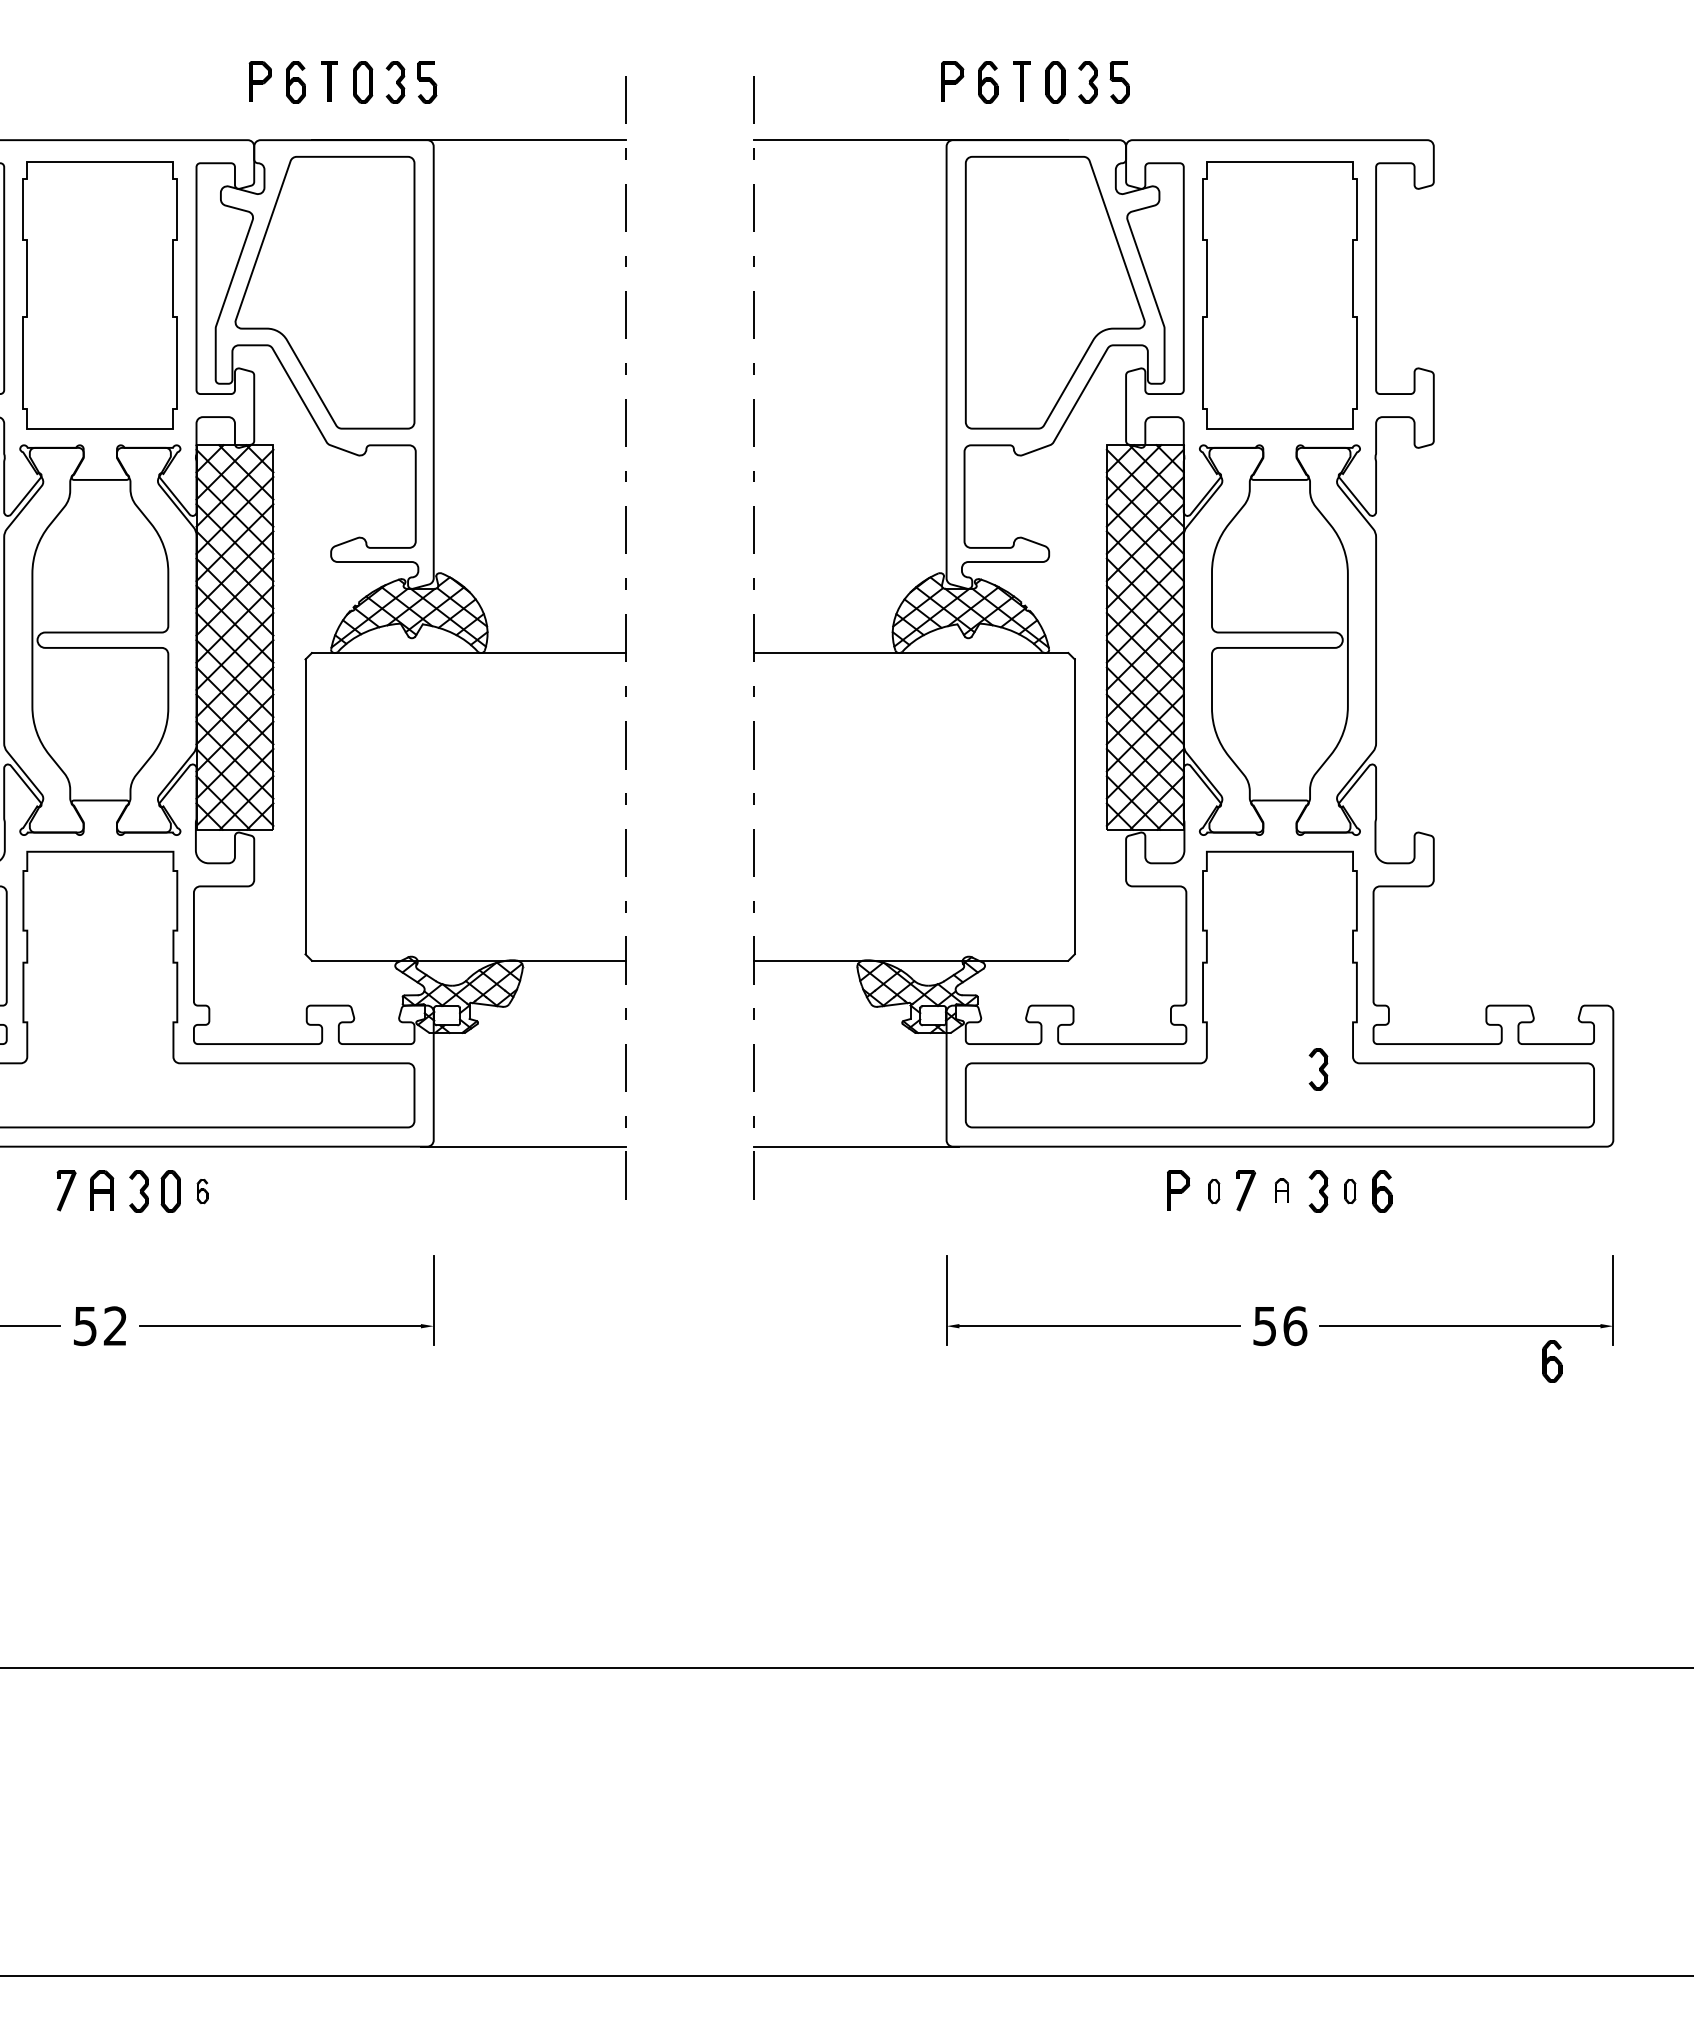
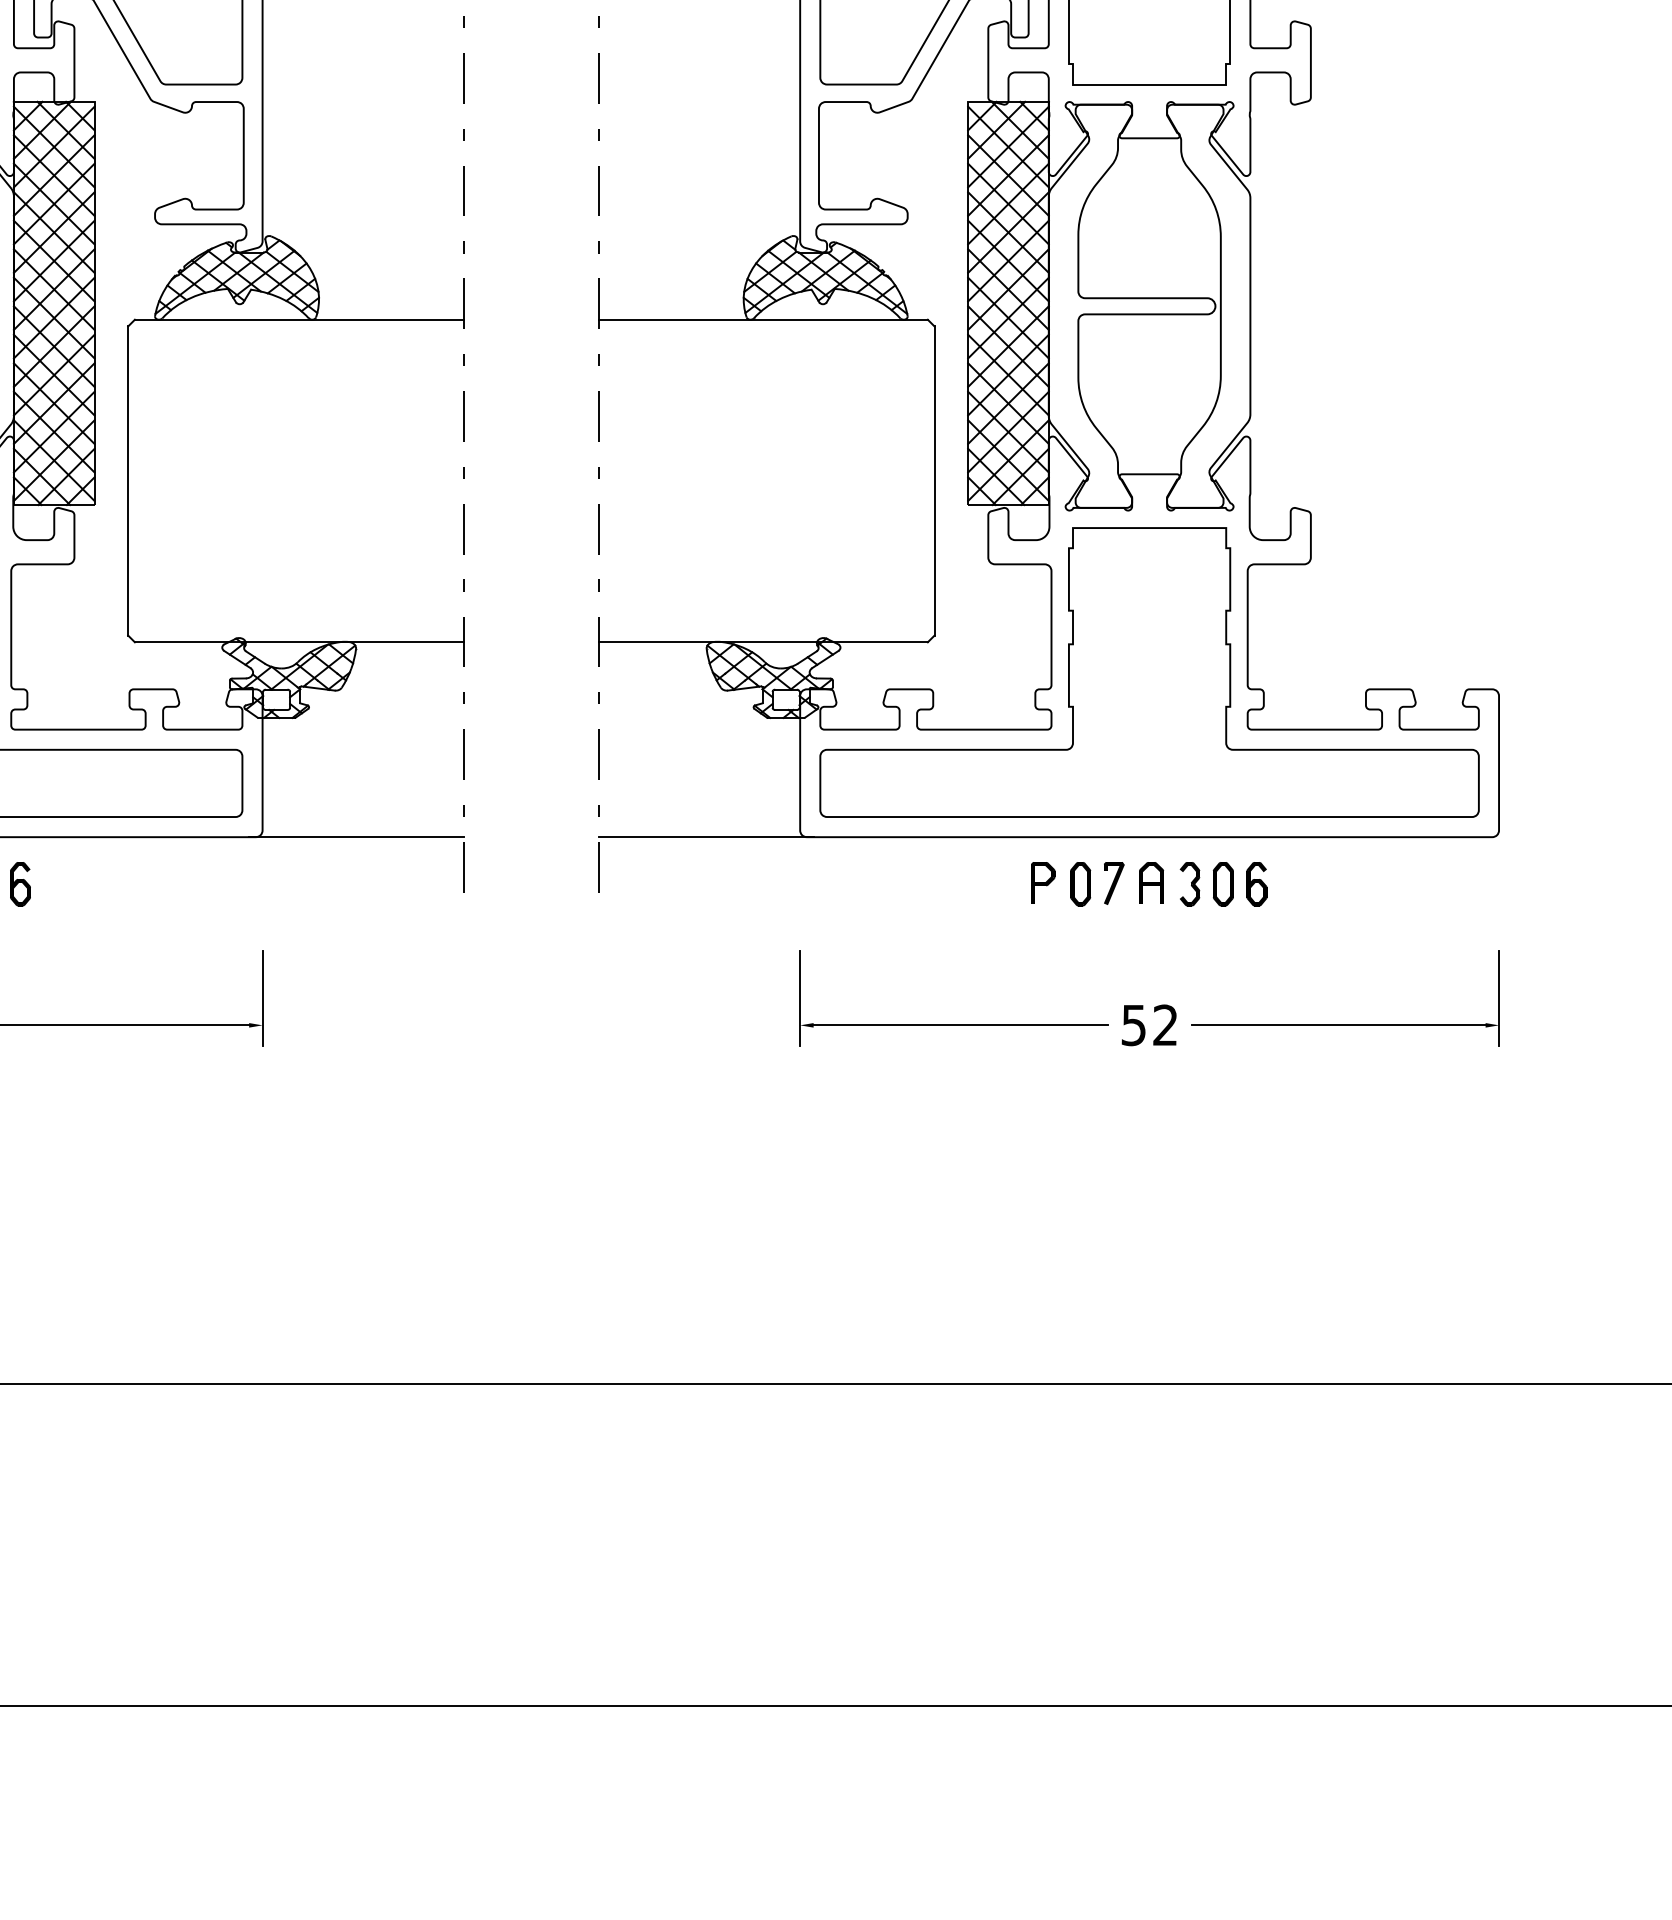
part: (1318, 1069) -> (1190, 756), removed
part: (1281, 1190) -> (1151, 883), size x1.67
part: (202, 1191) -> (20, 884), size x1.67
part: (1214, 1191) -> (1080, 884), size x1.67
part: (1350, 1191) -> (1223, 884), size x1.67
text: (1295, 1326) -> (1165, 1025), 56 -> 52
part: (1552, 1361) -> (1435, 1062), removed

